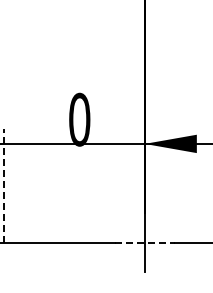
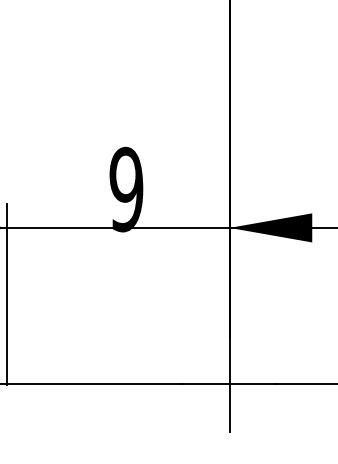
text: (79, 119) -> (126, 189), 0 -> 9
line: (4, 185) -> (7, 293), dashed -> solid
line: (144, 242) -> (229, 384), dashed -> solid

